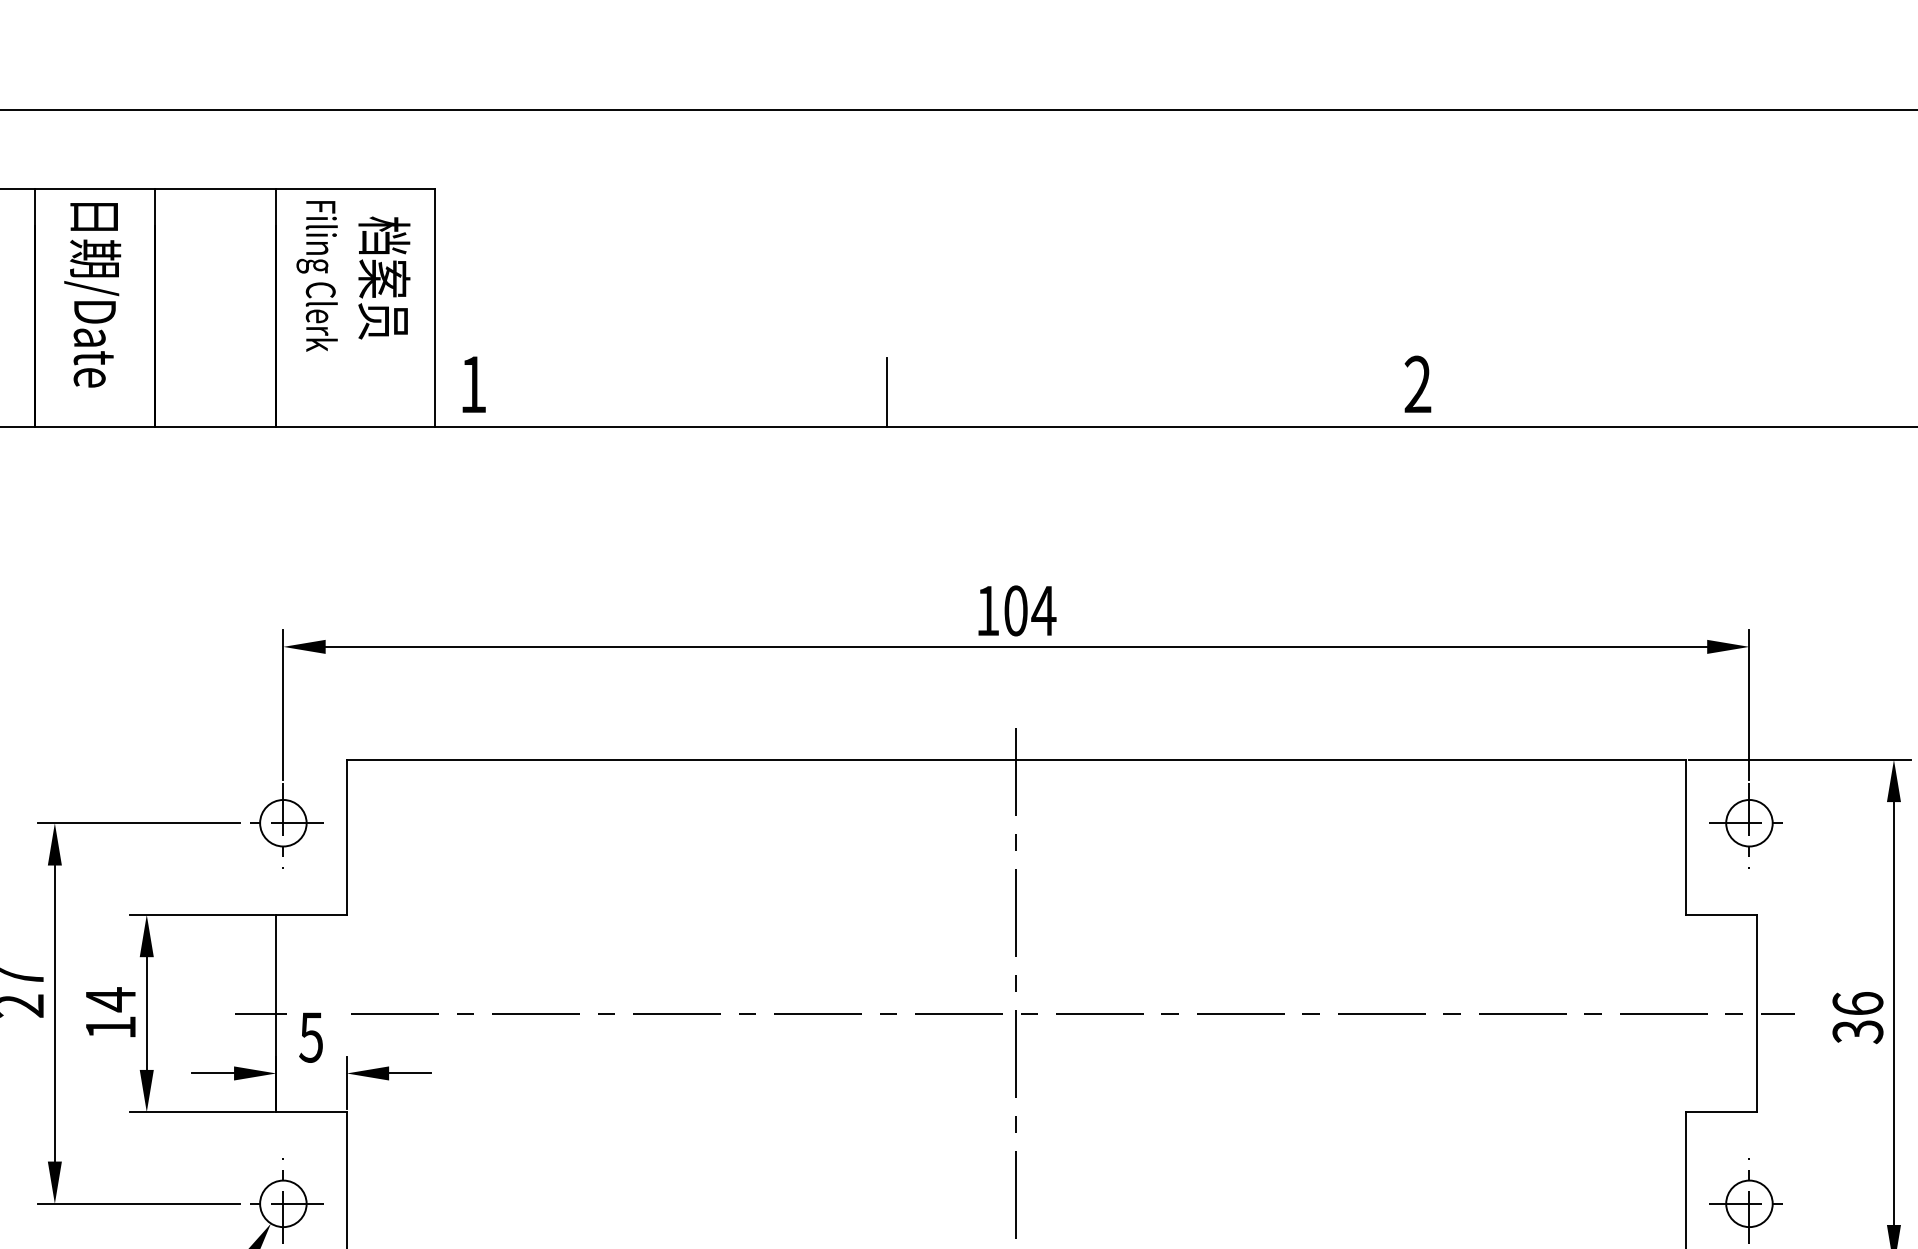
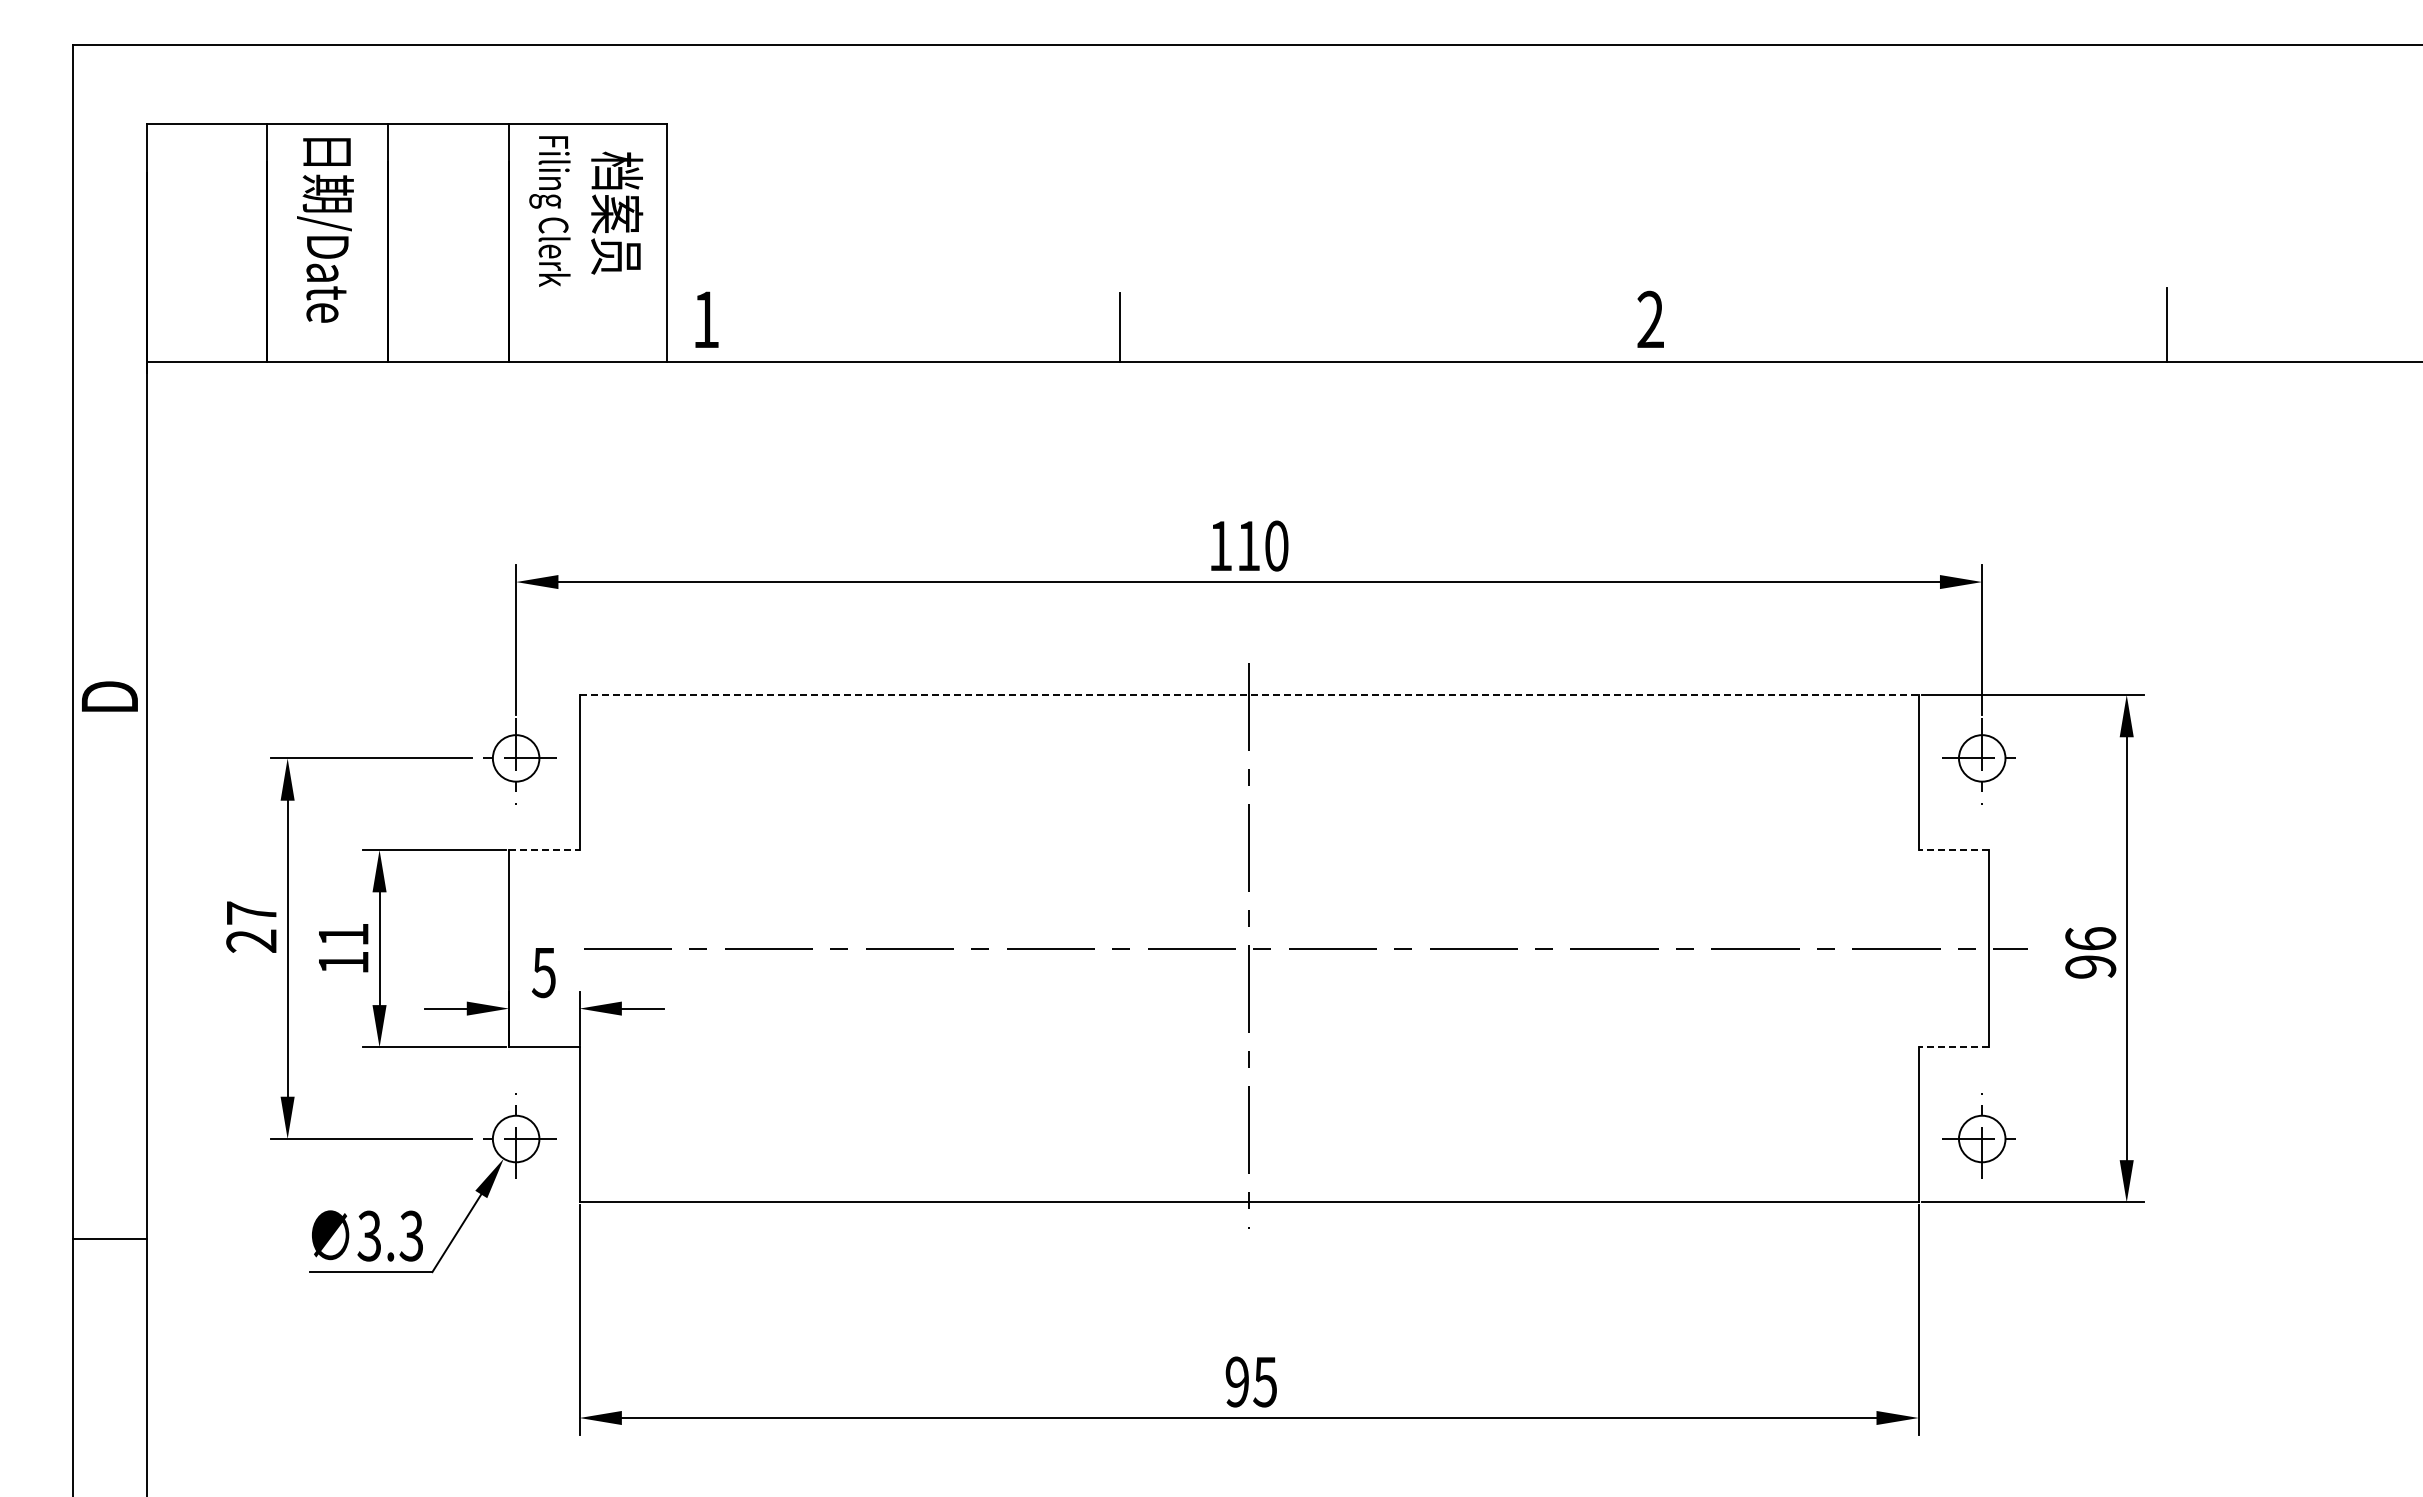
text: (1030, 610) -> (1263, 545), 104 -> 110
line: (1016, 759) -> (1249, 694), solid -> dashed
line: (311, 915) -> (544, 850), solid -> dashed
line: (1720, 915) -> (1953, 850), solid -> dashed
text: (110, 999) -> (343, 934), 14 -> 11
line: (260, 1013) -> (493, 948), removed
text: (1857, 1032) -> (2090, 967), 36 -> 96
line: (1720, 1112) -> (1953, 1047), solid -> dashed

